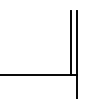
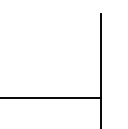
line: (71, 42) -> (93, 55), removed

